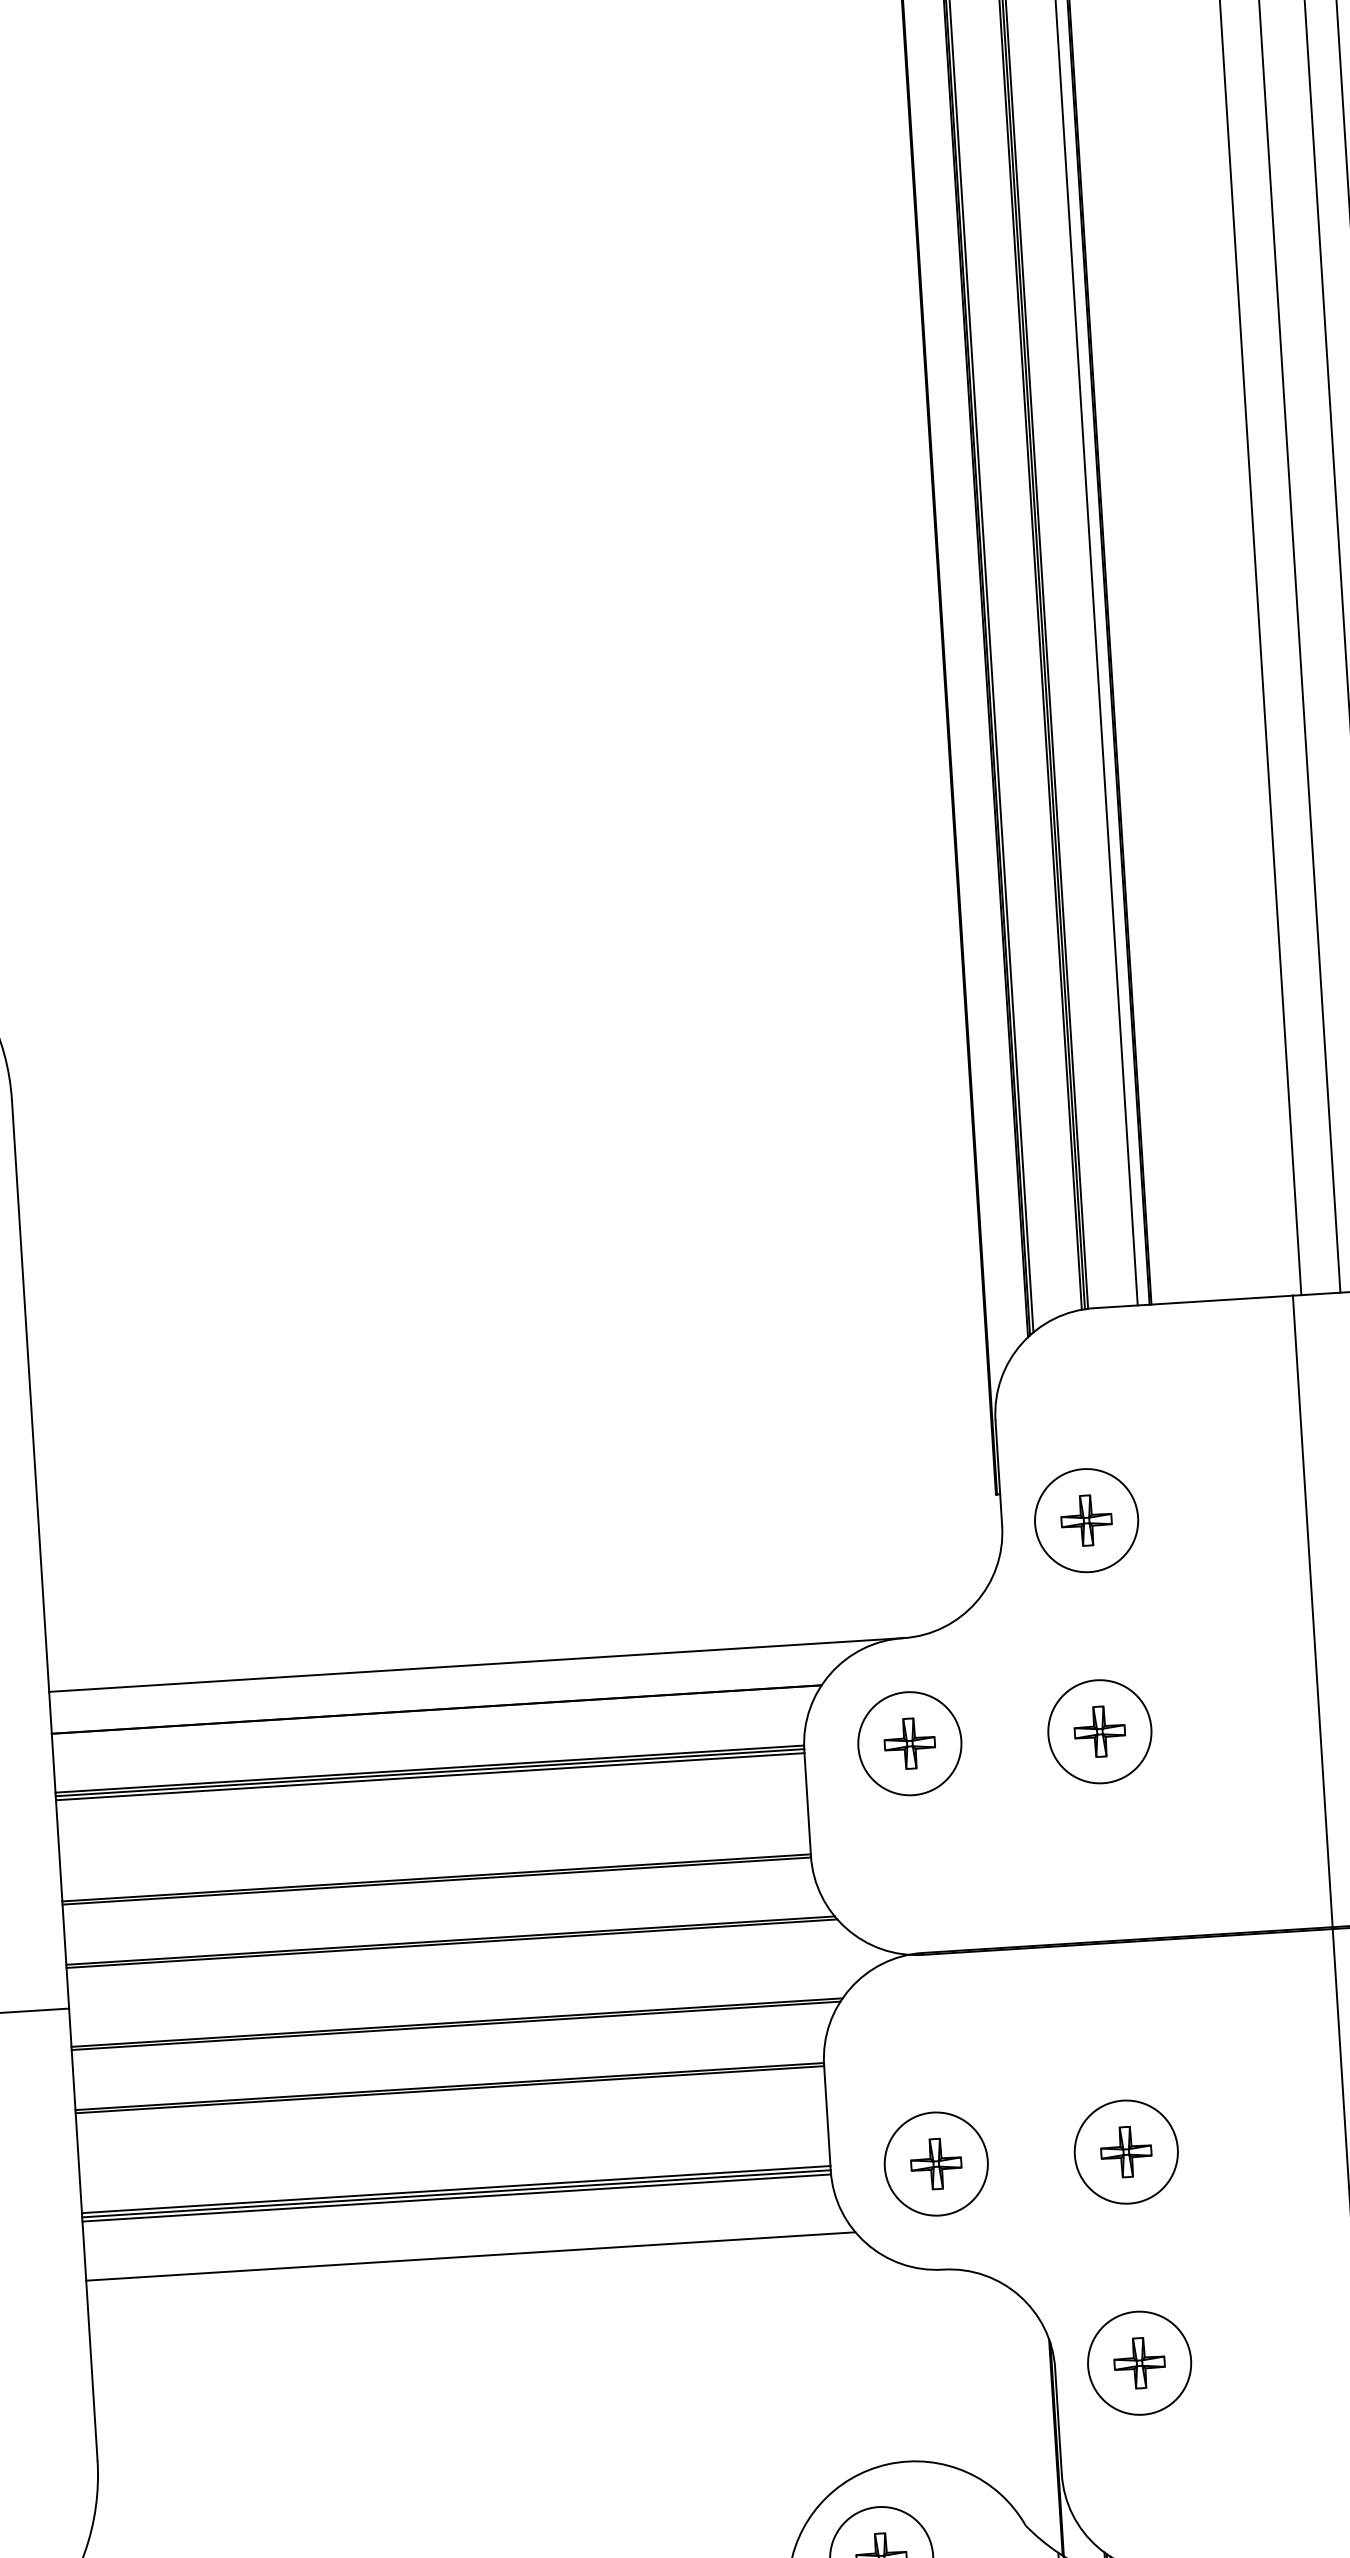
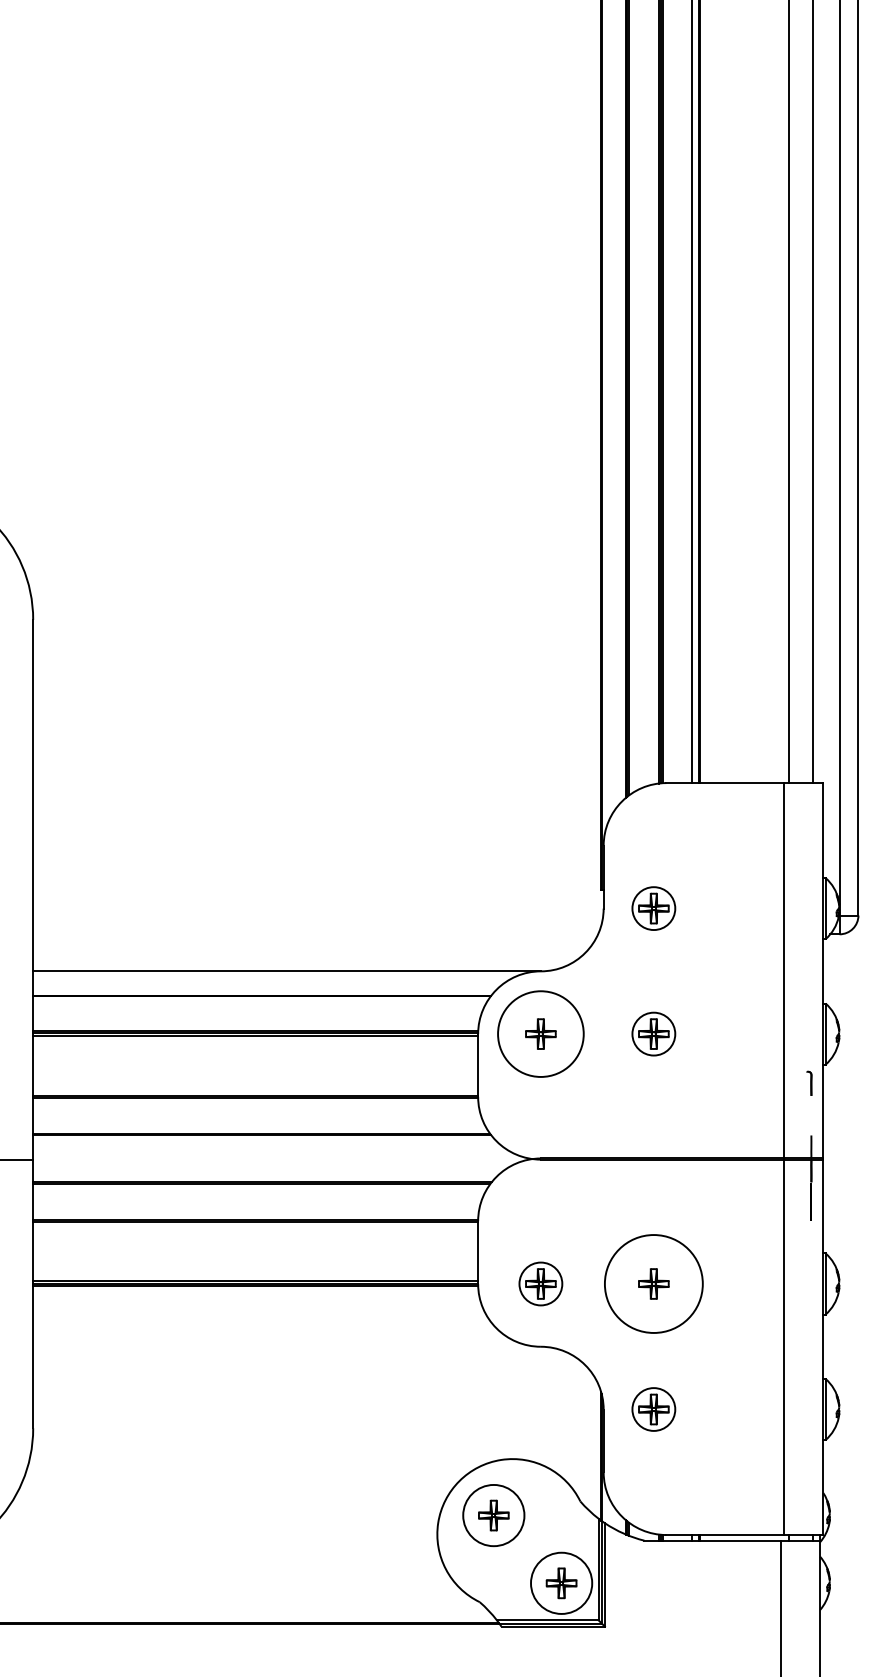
circle: (1085, 1520) -> (653, 908), size x0.7
circle: (1099, 1730) -> (653, 1033), size x0.7
circle: (909, 1742) -> (540, 1033), size x1.4
circle: (1125, 2151) -> (653, 1283), size x1.6
circle: (935, 2163) -> (540, 1283), size x0.7
line: (470, 2256) -> (261, 1321), removed
circle: (1139, 2363) -> (653, 1409), size x0.7

